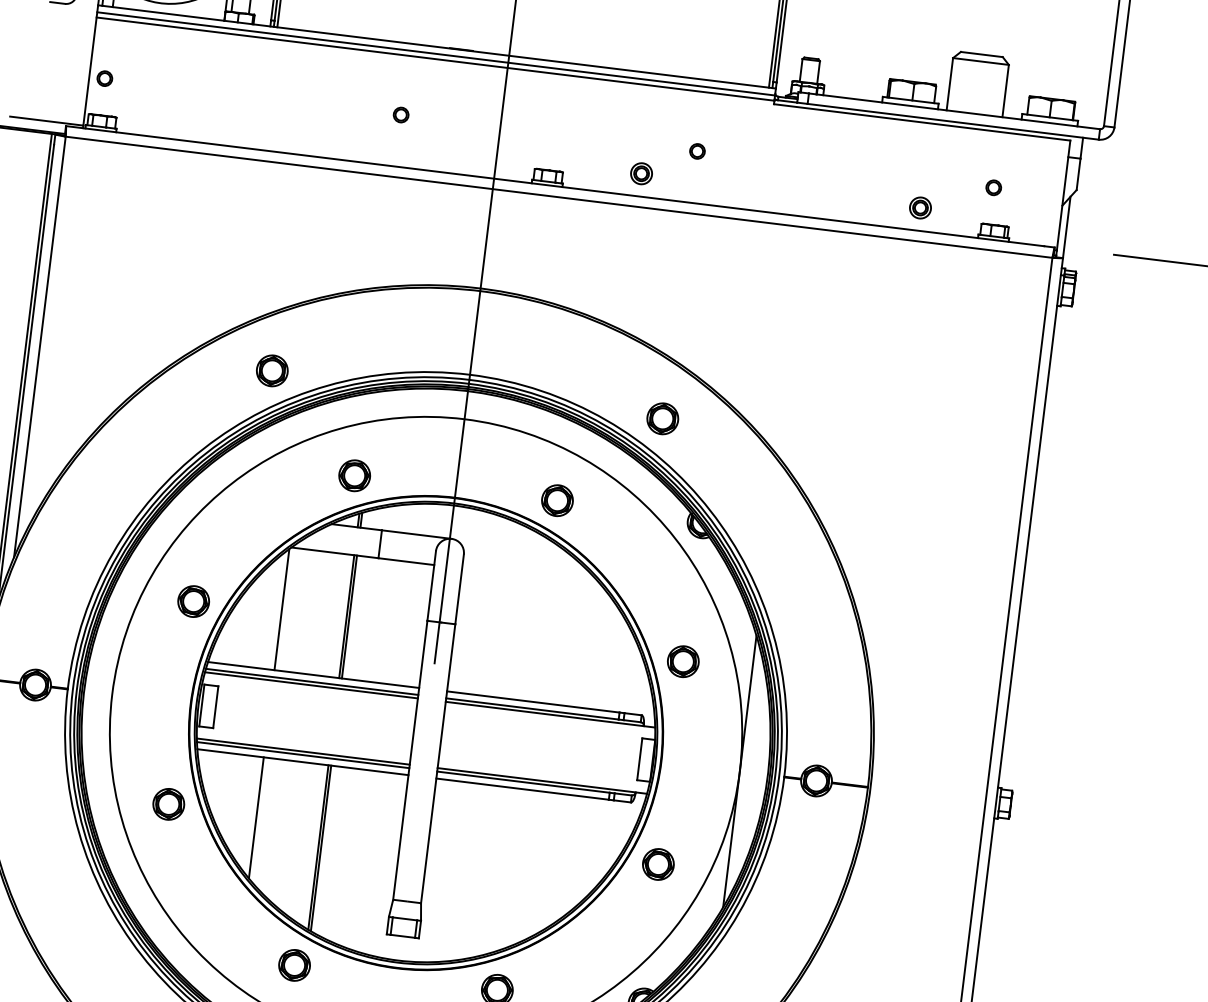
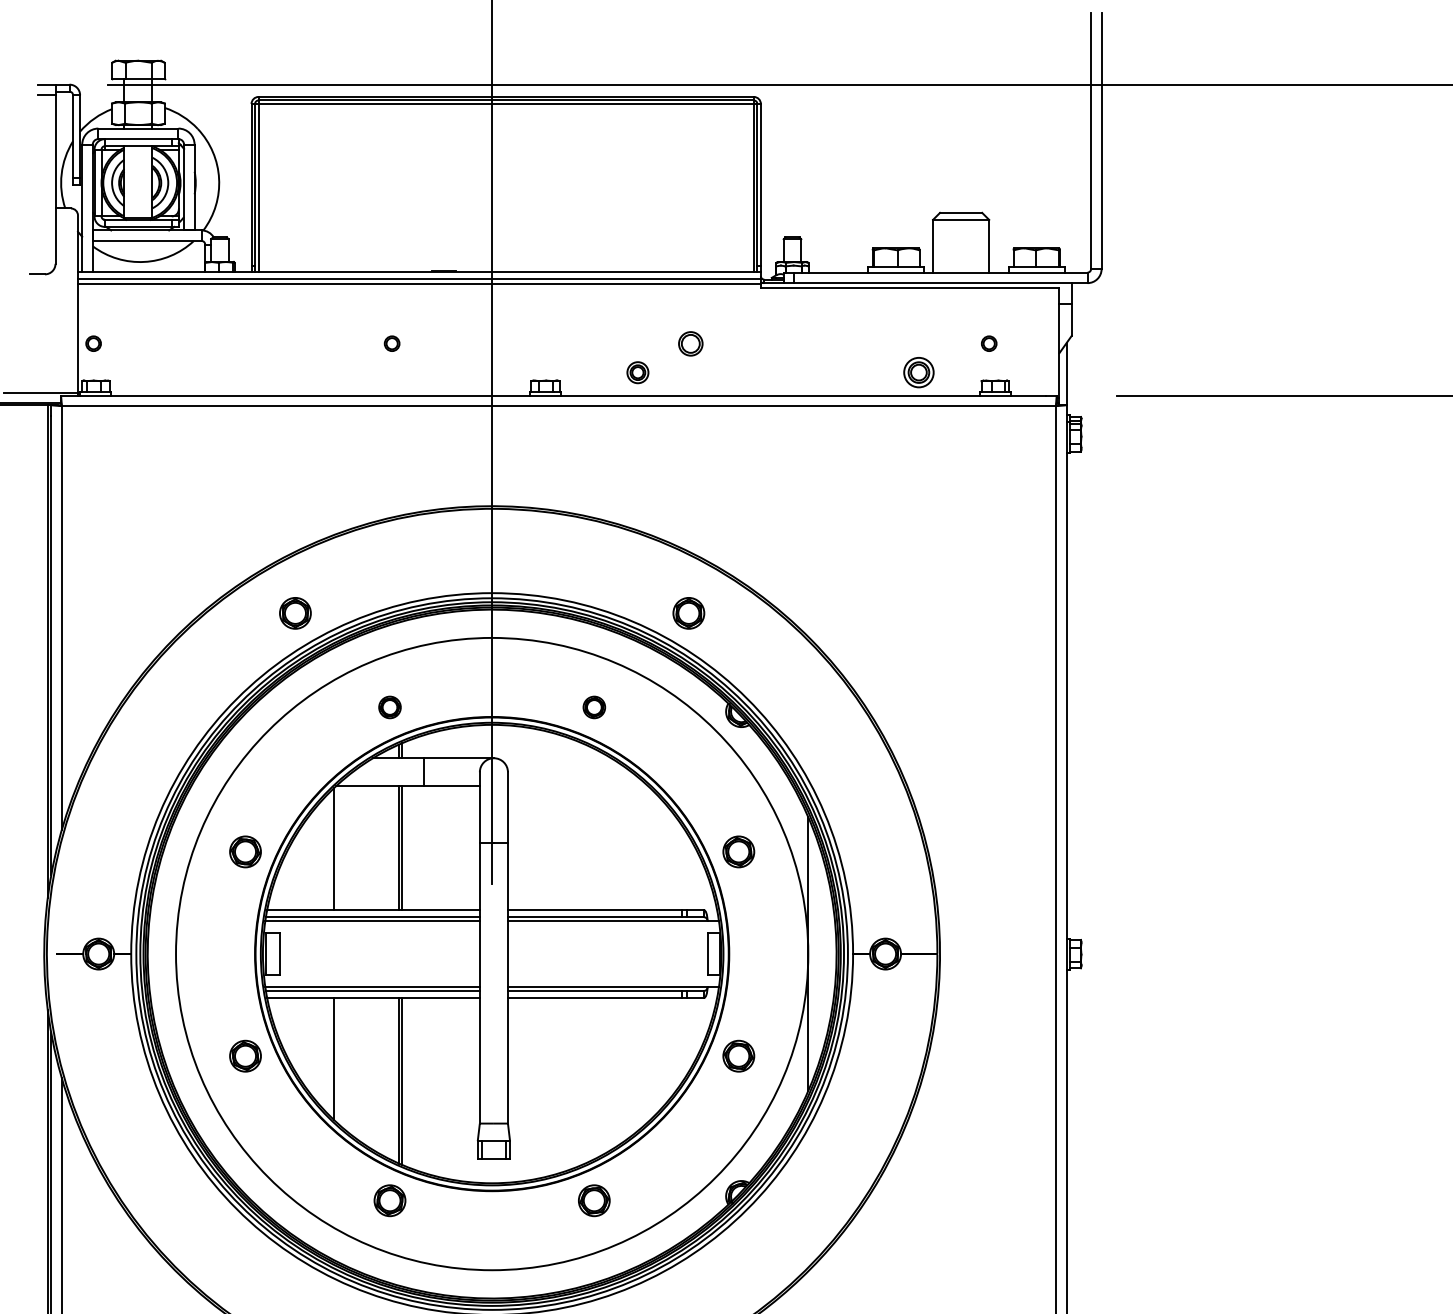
circle: (697, 151) -> (690, 343), size x1.6
part: (920, 207) -> (918, 372), size x1.4
part: (354, 475) -> (389, 707), size x0.7
part: (557, 500) -> (594, 707), size x0.7

